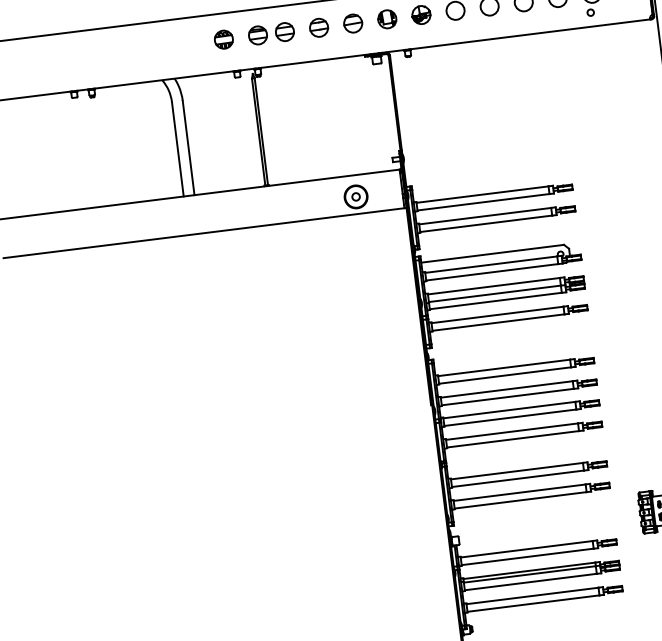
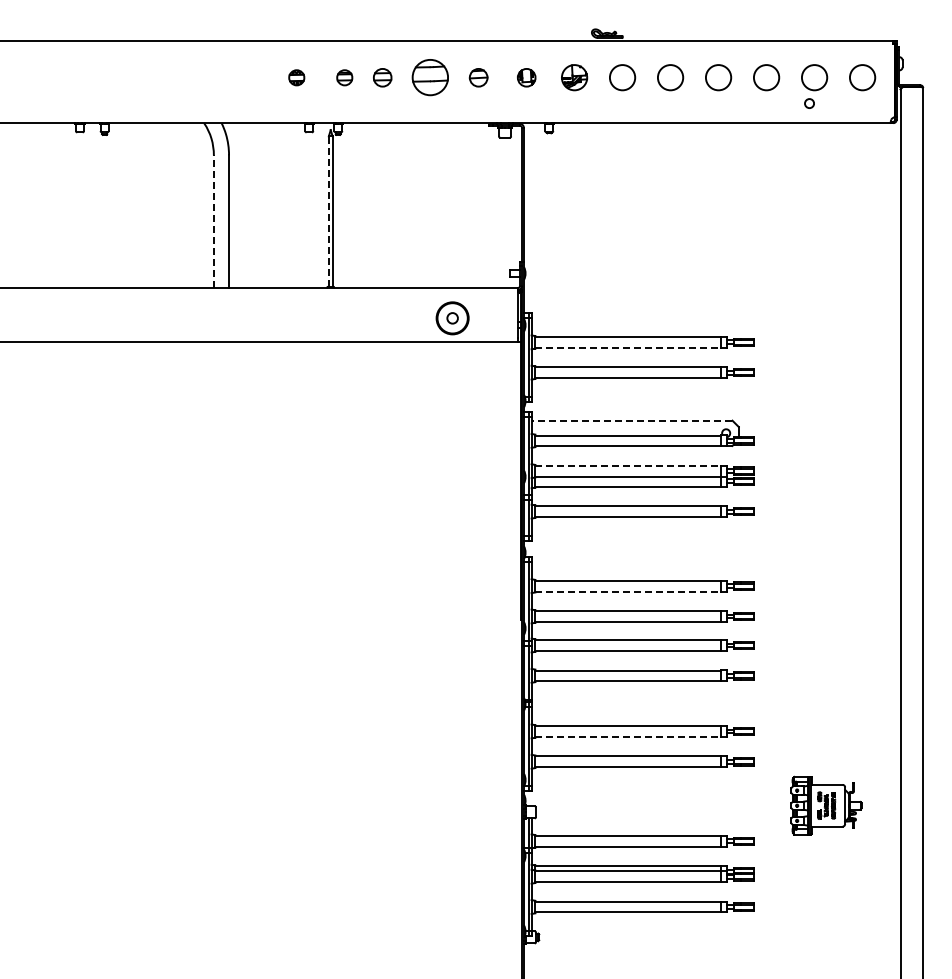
part: (387, 19) -> (526, 77), size x0.7
part: (353, 23) -> (478, 77), size x0.7
part: (319, 27) -> (430, 77), size x1.4
part: (284, 31) -> (382, 77), size x0.7
part: (257, 35) -> (344, 77), size x0.6
part: (223, 39) -> (296, 77), size x0.6
line: (258, 131) -> (328, 211), solid -> dashed
line: (177, 149) -> (213, 221), solid -> dashed
line: (483, 202) -> (628, 347), solid -> dashed
line: (492, 253) -> (631, 420), solid -> dashed
line: (494, 285) -> (628, 465), solid -> dashed
line: (505, 375) -> (628, 591), solid -> dashed
line: (518, 478) -> (628, 736), solid -> dashed

